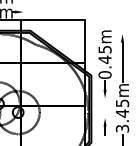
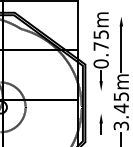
text: (104, 59) -> (100, 46), 0.45m -> 0.75m

